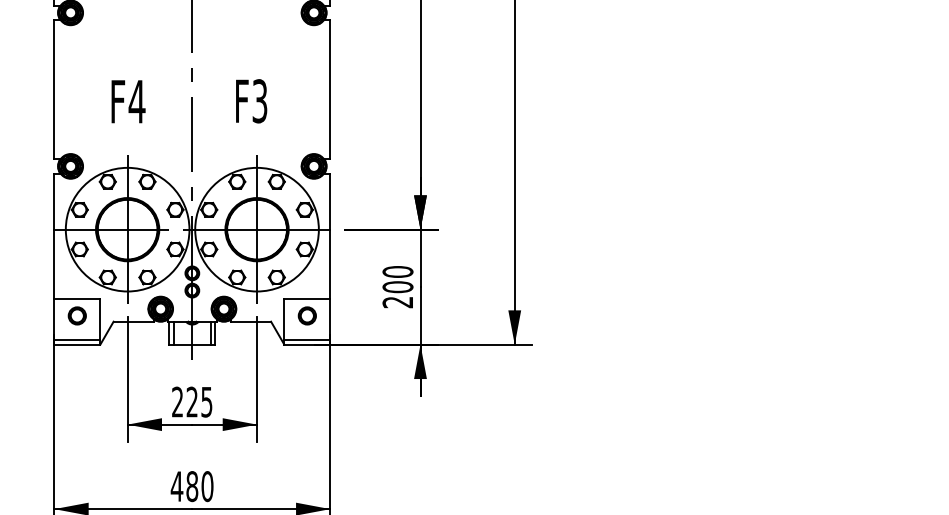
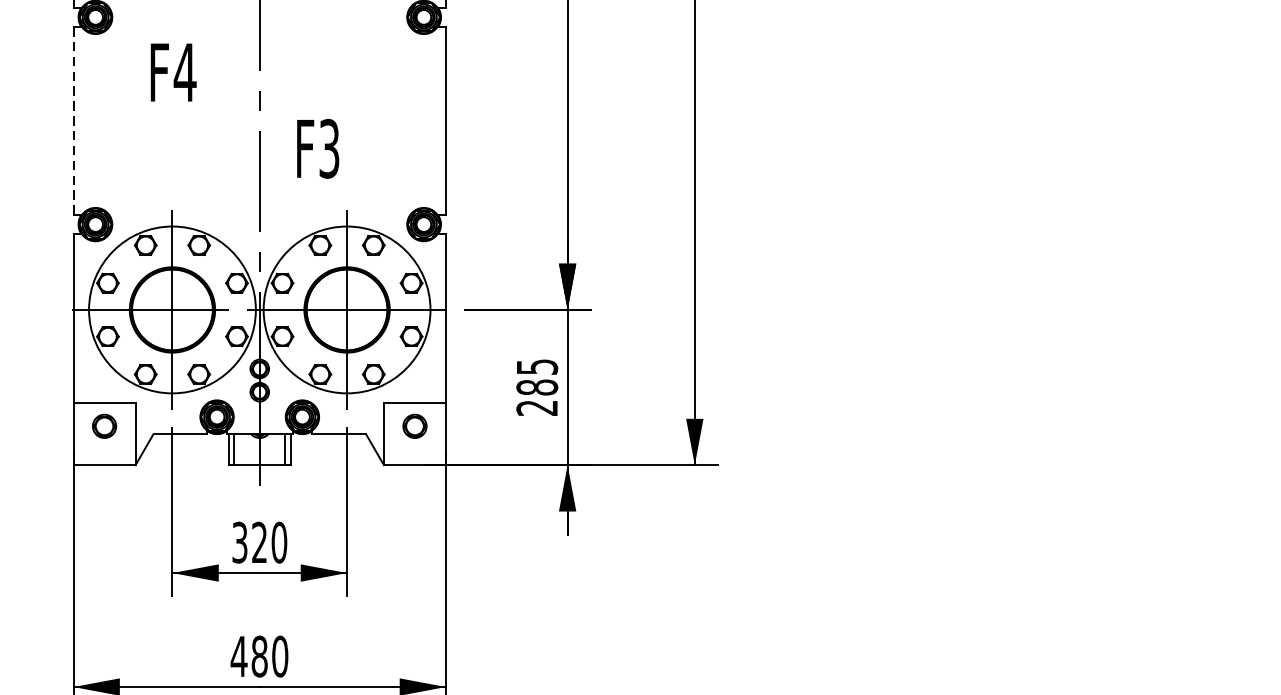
line: (54, 89) -> (73, 120), solid -> dashed
text: (128, 101) -> (173, 72), moved
text: (251, 101) -> (317, 149), moved
text: (397, 279) -> (536, 377), 200 -> 285
line: (77, 340) -> (104, 459), removed
line: (307, 340) -> (415, 459), removed
text: (192, 401) -> (259, 541), 225 -> 320

